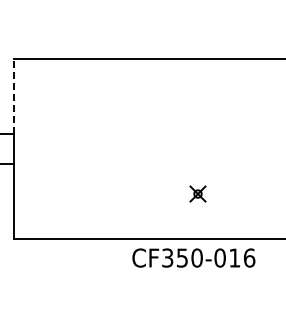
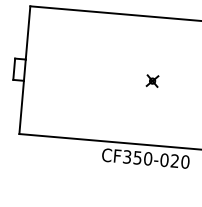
line: (14, 96) -> (28, 32), dashed -> solid
part: (197, 193) -> (152, 80), moved
text: (242, 257) -> (180, 161), CF350-016 -> CF350-020

